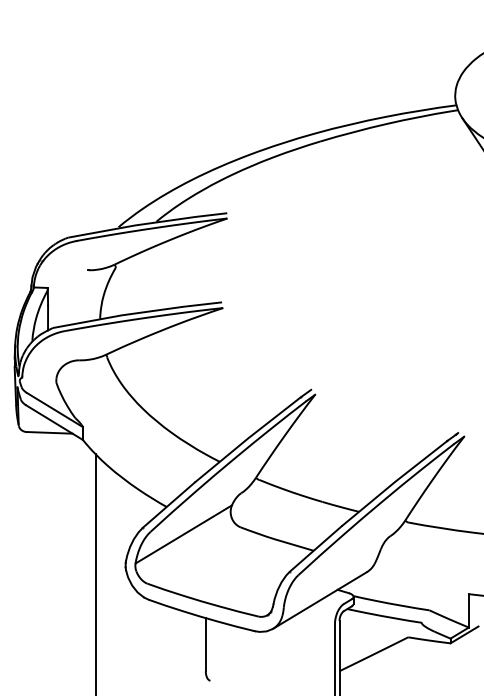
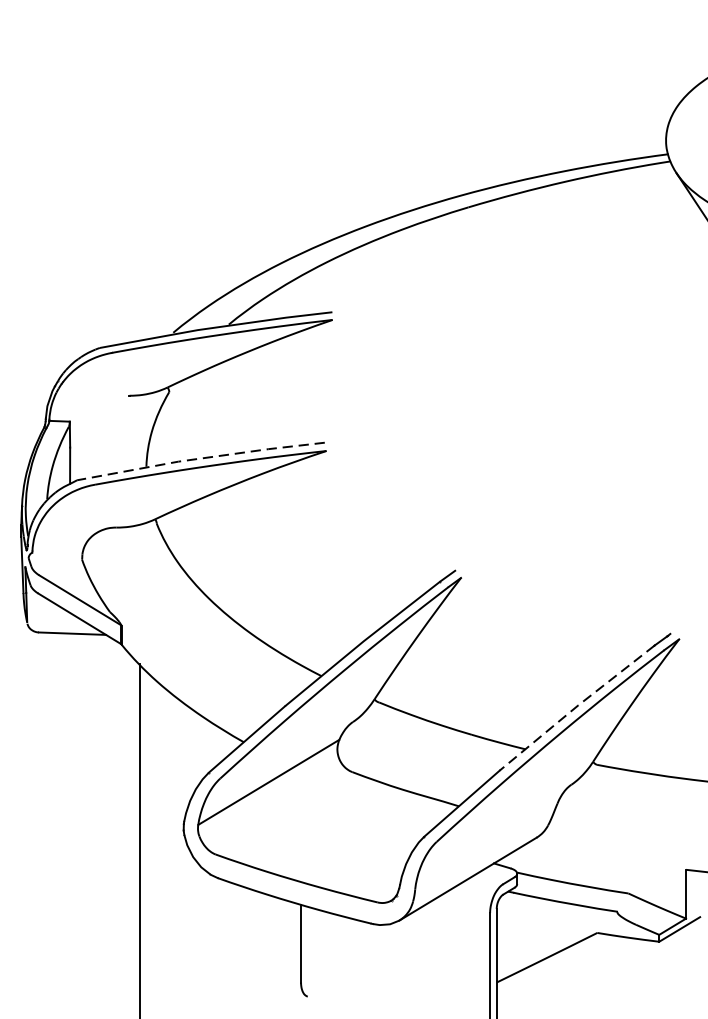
line: (136, 313) -> (199, 459), solid -> dashed
line: (394, 482) -> (577, 706), solid -> dashed

